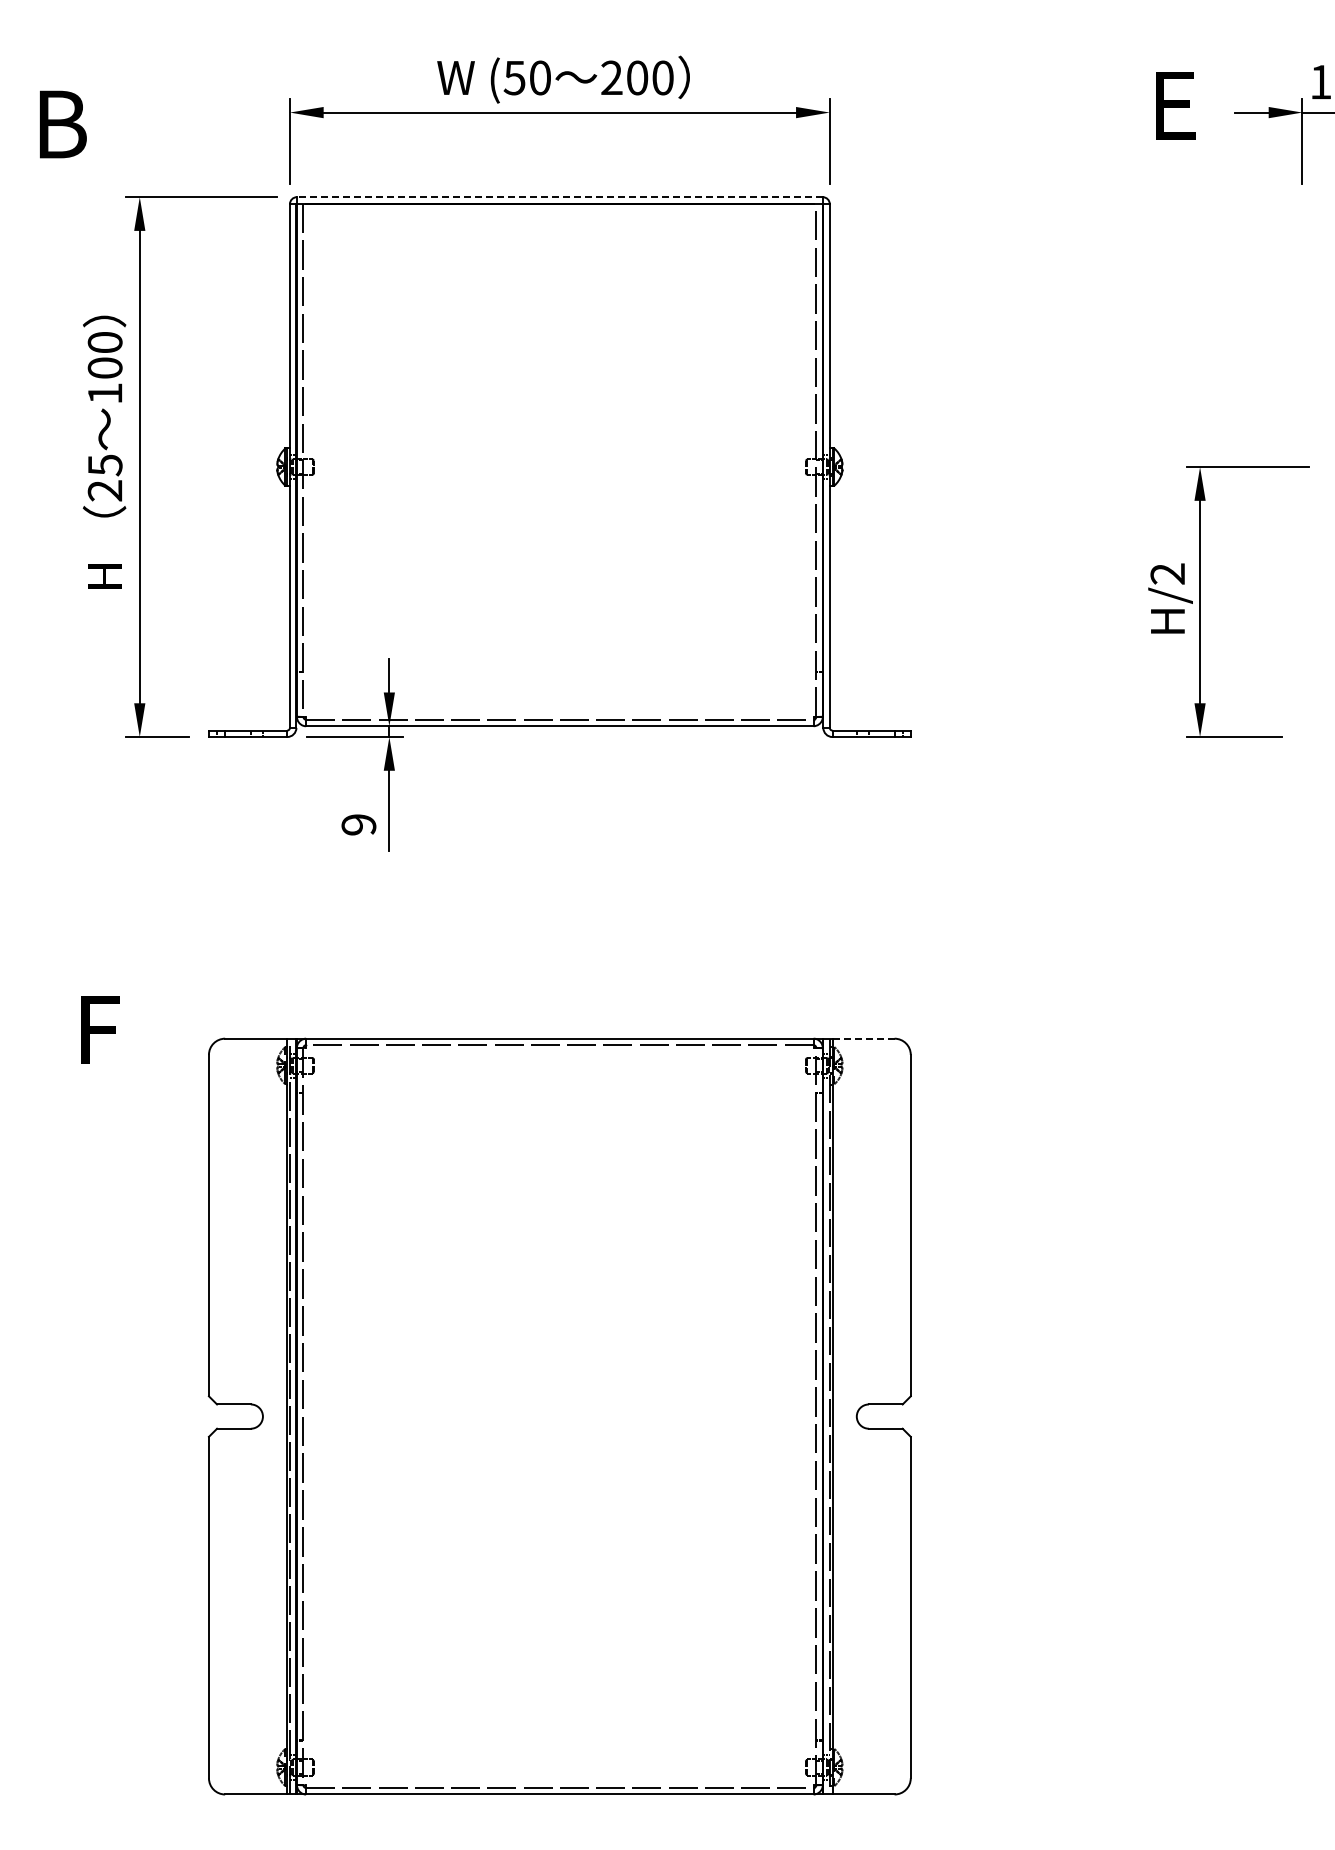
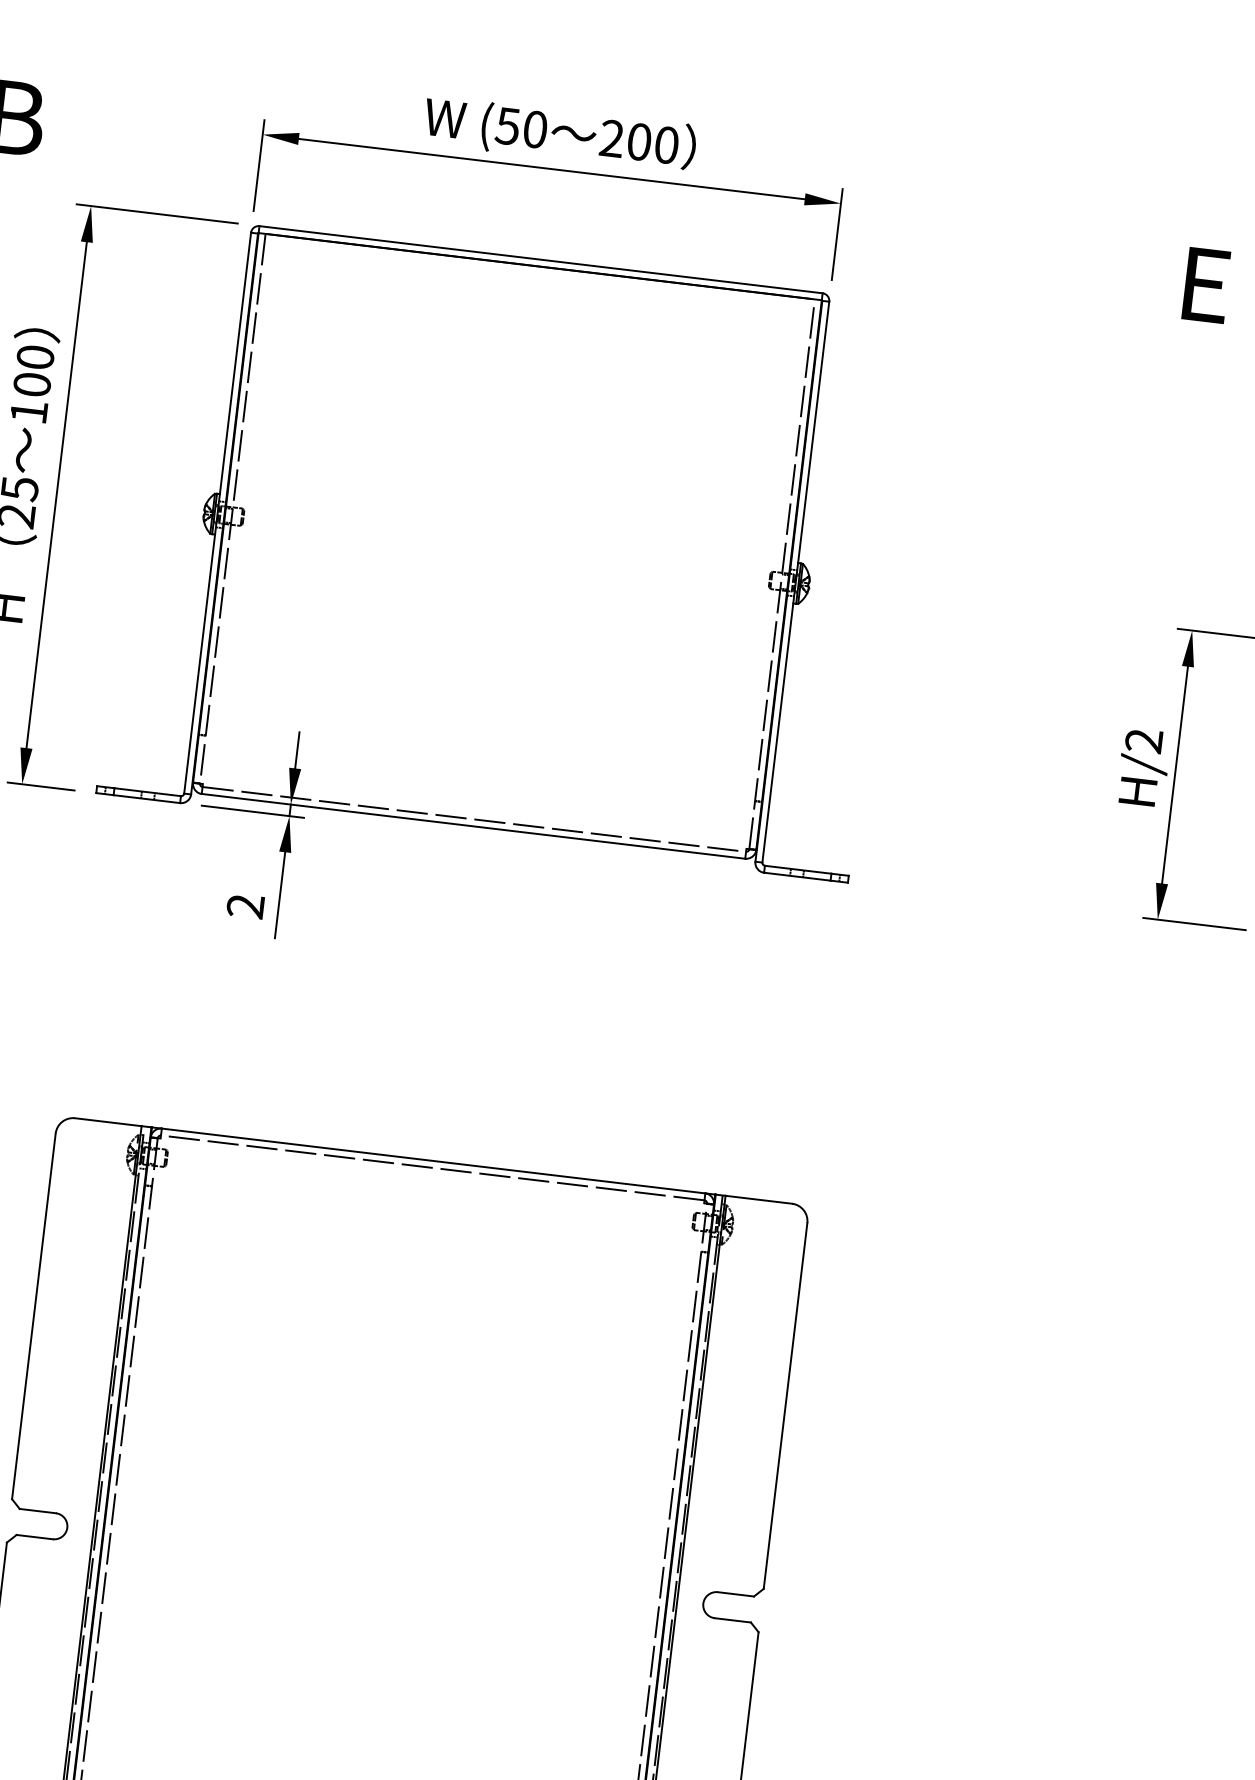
text: (1175, 105) -> (1206, 285), moved
line: (559, 197) -> (540, 260), dashed -> solid
text: (359, 824) -> (246, 905), 9 -> 2
line: (864, 1038) -> (759, 1199), dashed -> solid

